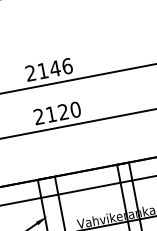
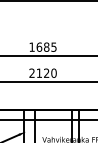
text: (47, 68) -> (42, 46), 2146 -> 1685

